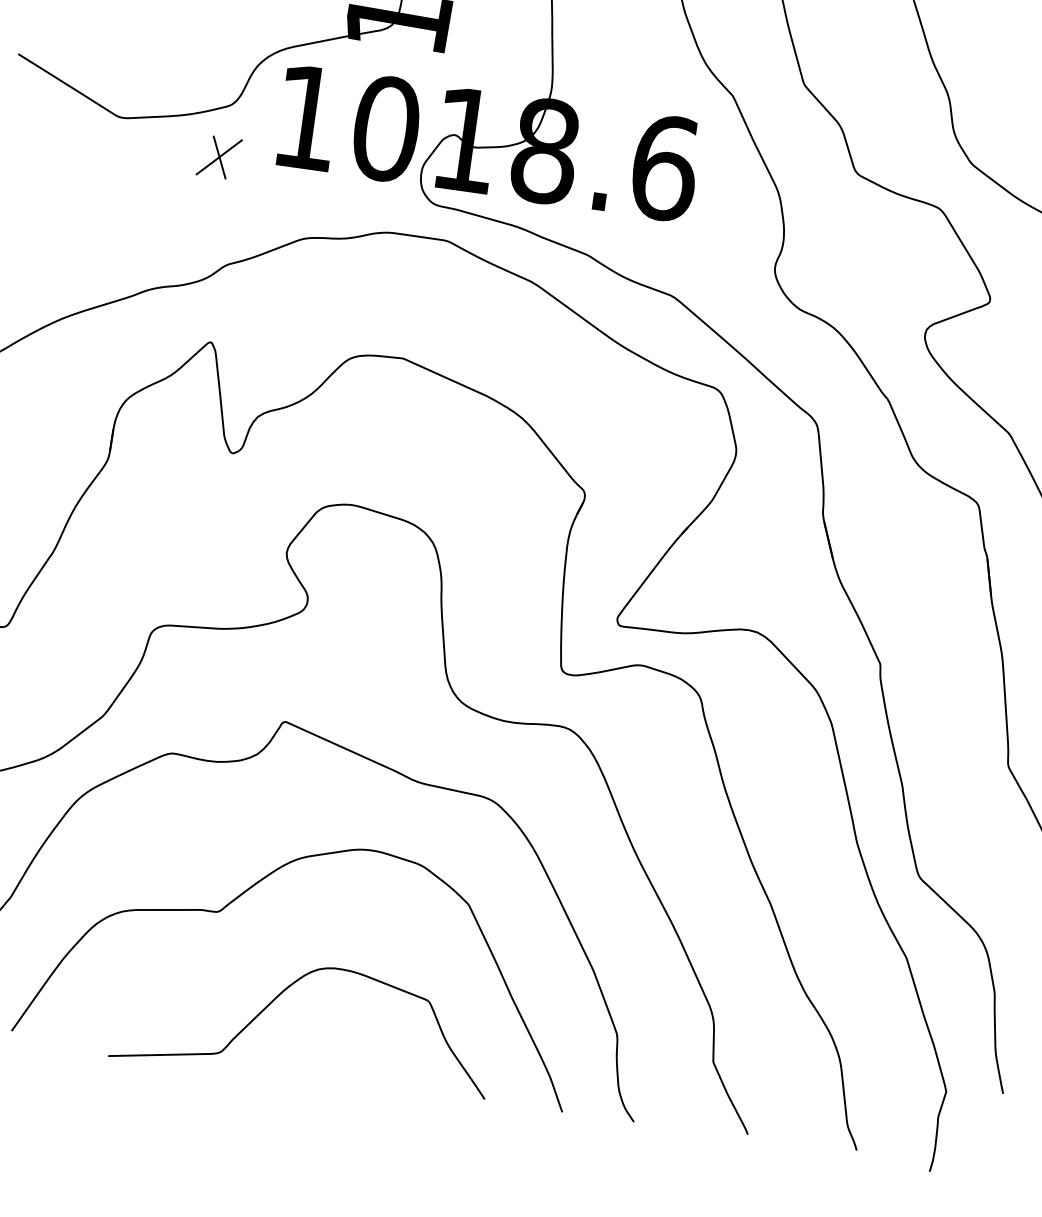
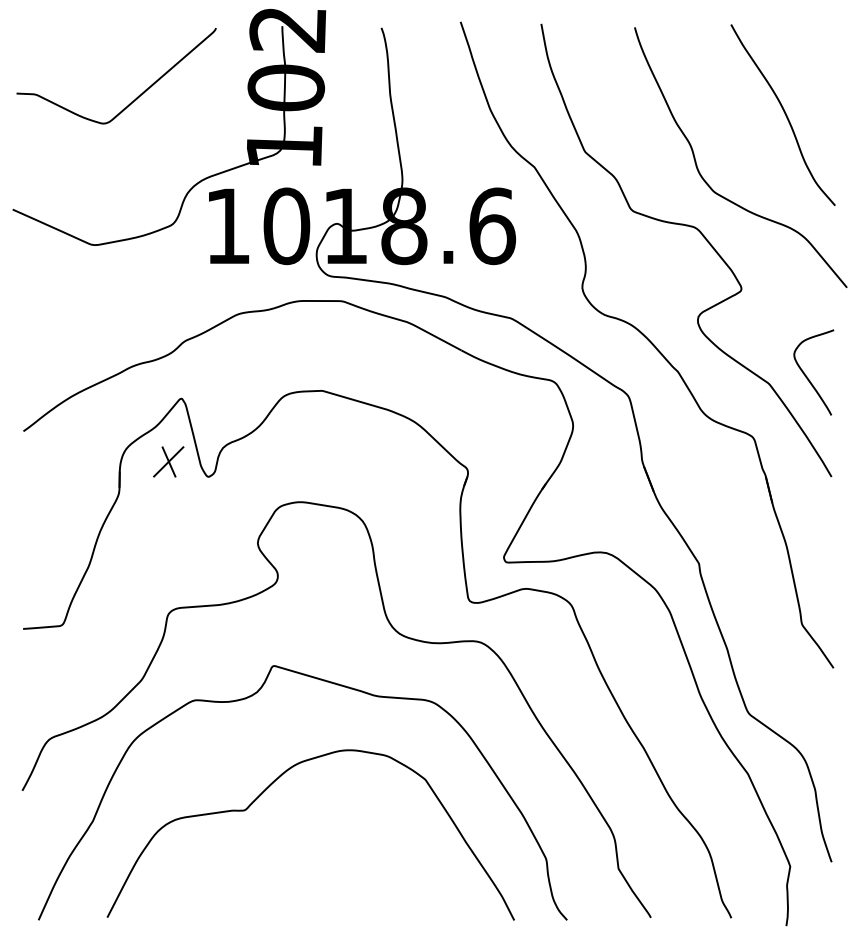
part: (219, 156) -> (168, 461), moved
part: (277, 999) -> (296, 867), removed

